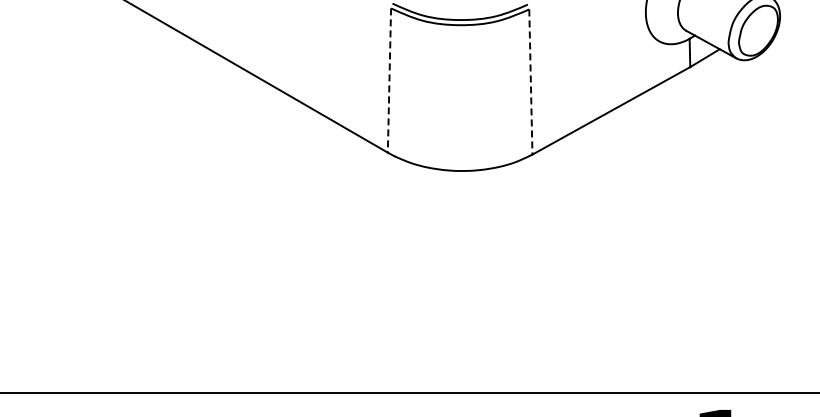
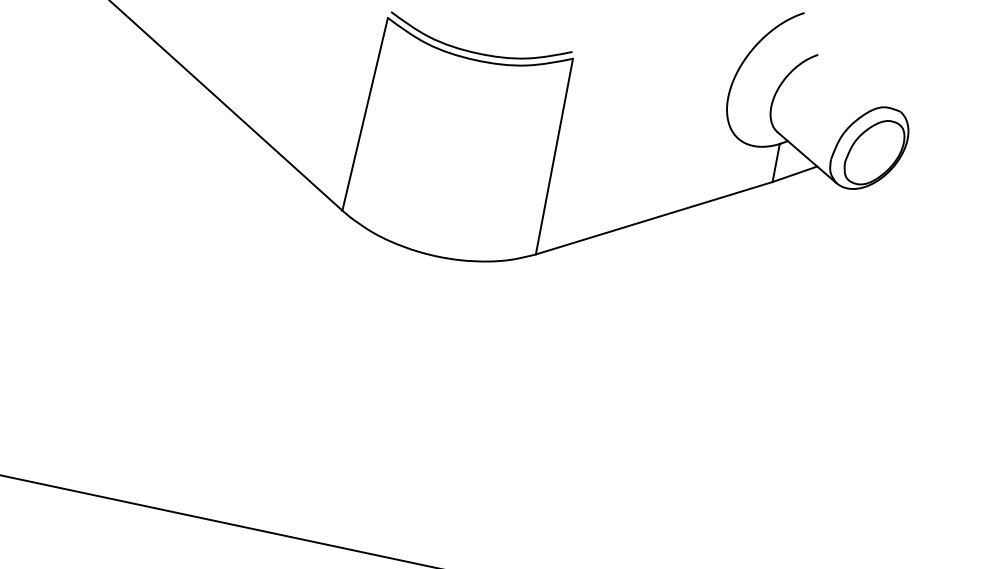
line: (389, 81) -> (364, 115), dashed -> solid
line: (530, 82) -> (553, 157), dashed -> solid

